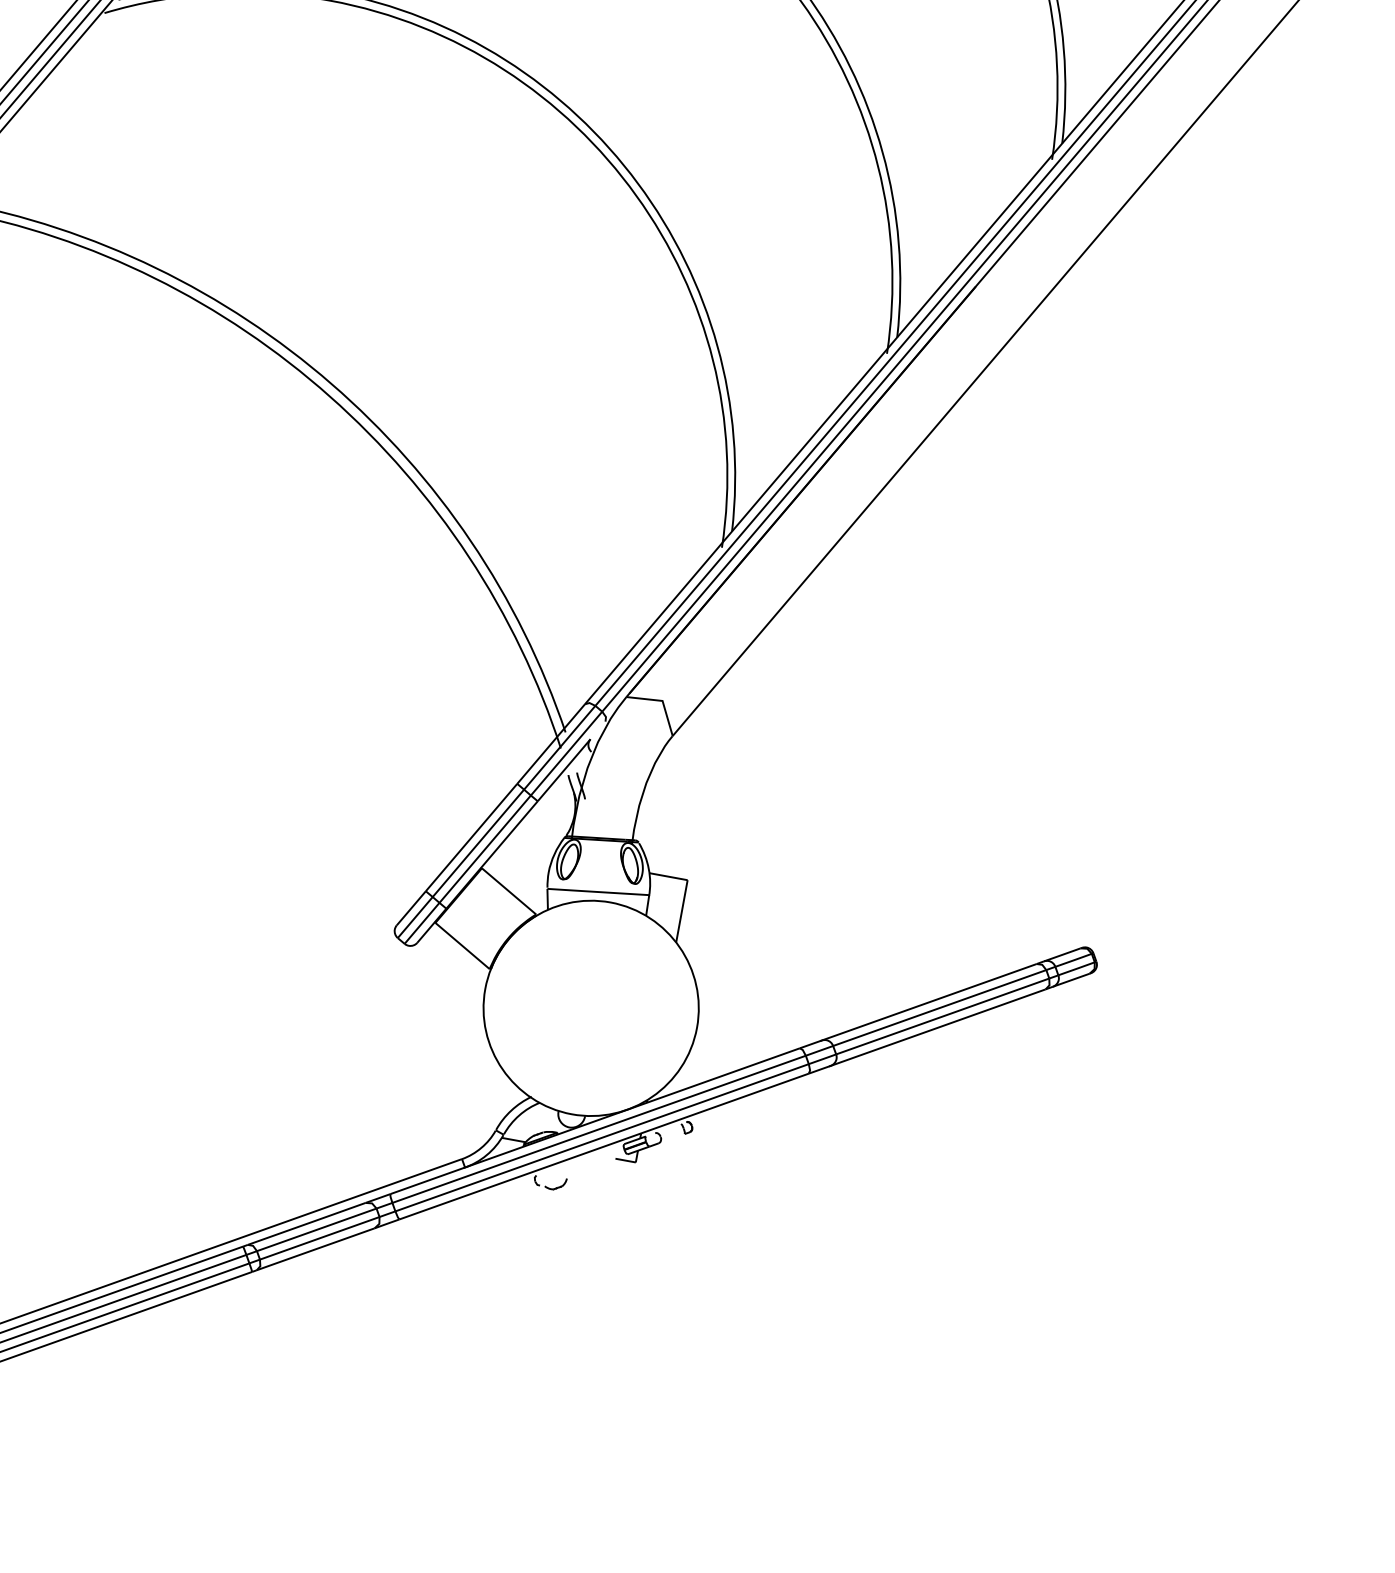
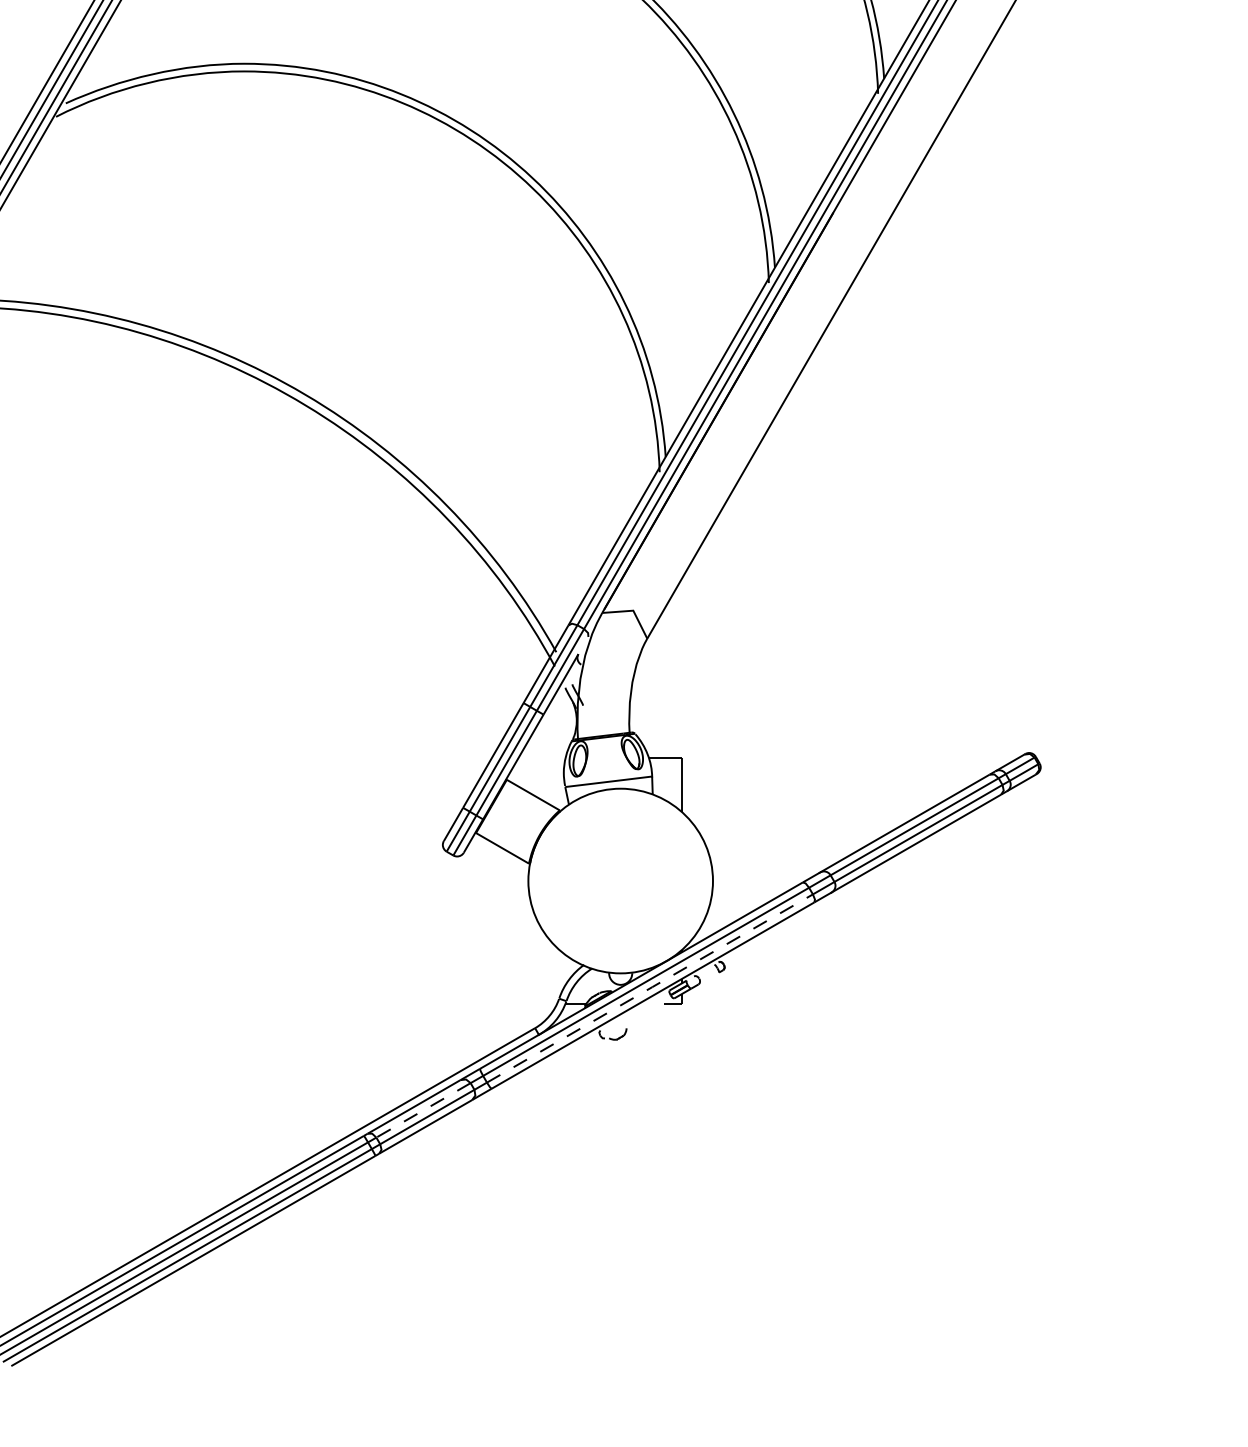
line: (602, 1137) -> (650, 988), solid -> dashed
line: (316, 1230) -> (423, 1110), solid -> dashed

